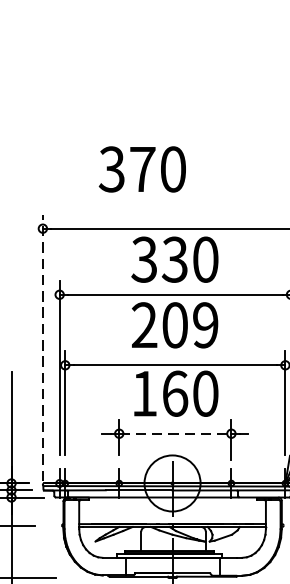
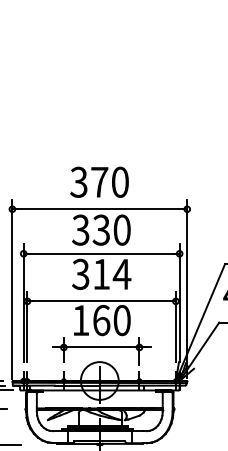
text: (142, 168) -> (99, 181), moved
text: (175, 323) -> (101, 273), 209 -> 314
line: (43, 347) -> (12, 289), dashed -> solid
line: (175, 433) -> (101, 347), dashed -> solid

